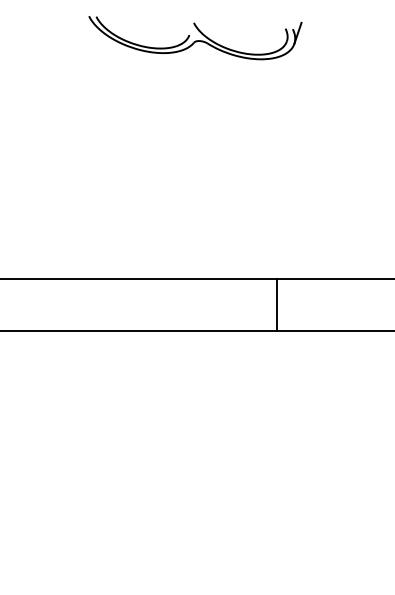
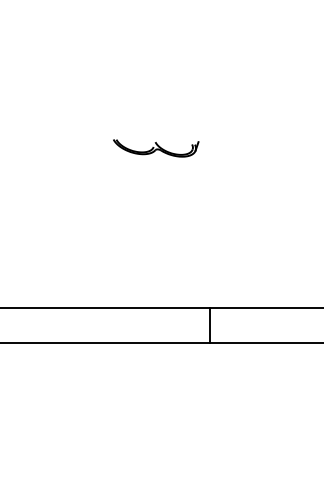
part: (194, 38) -> (155, 148), size x0.6

